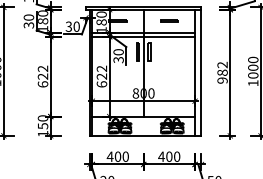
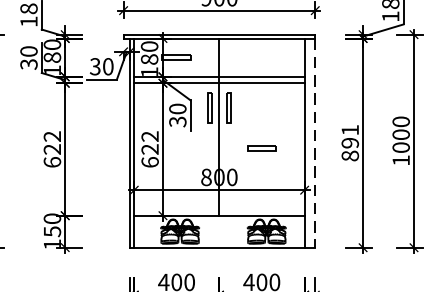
line: (169, 20) -> (262, 147), moved
text: (222, 72) -> (350, 142), 982 -> 891
line: (201, 73) -> (315, 144), solid -> dashed

